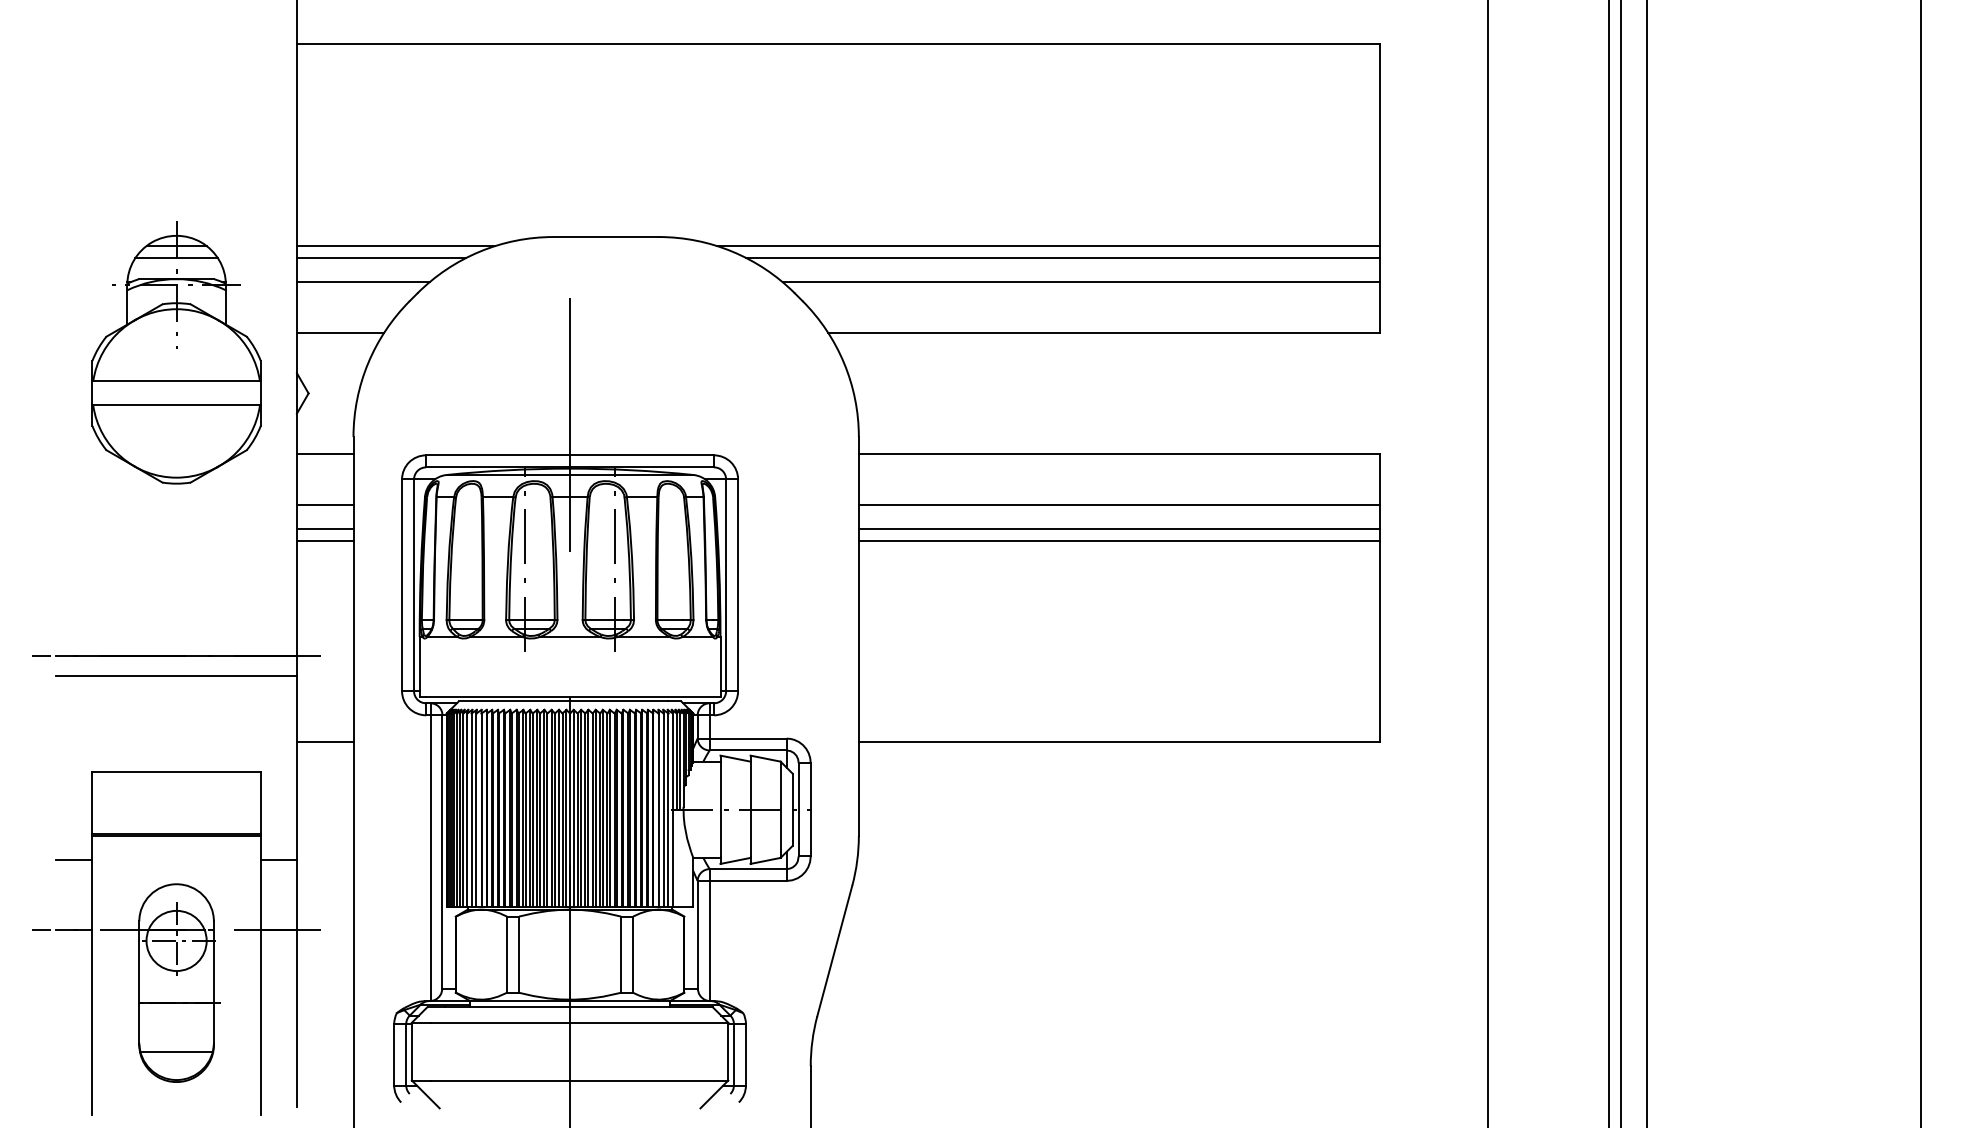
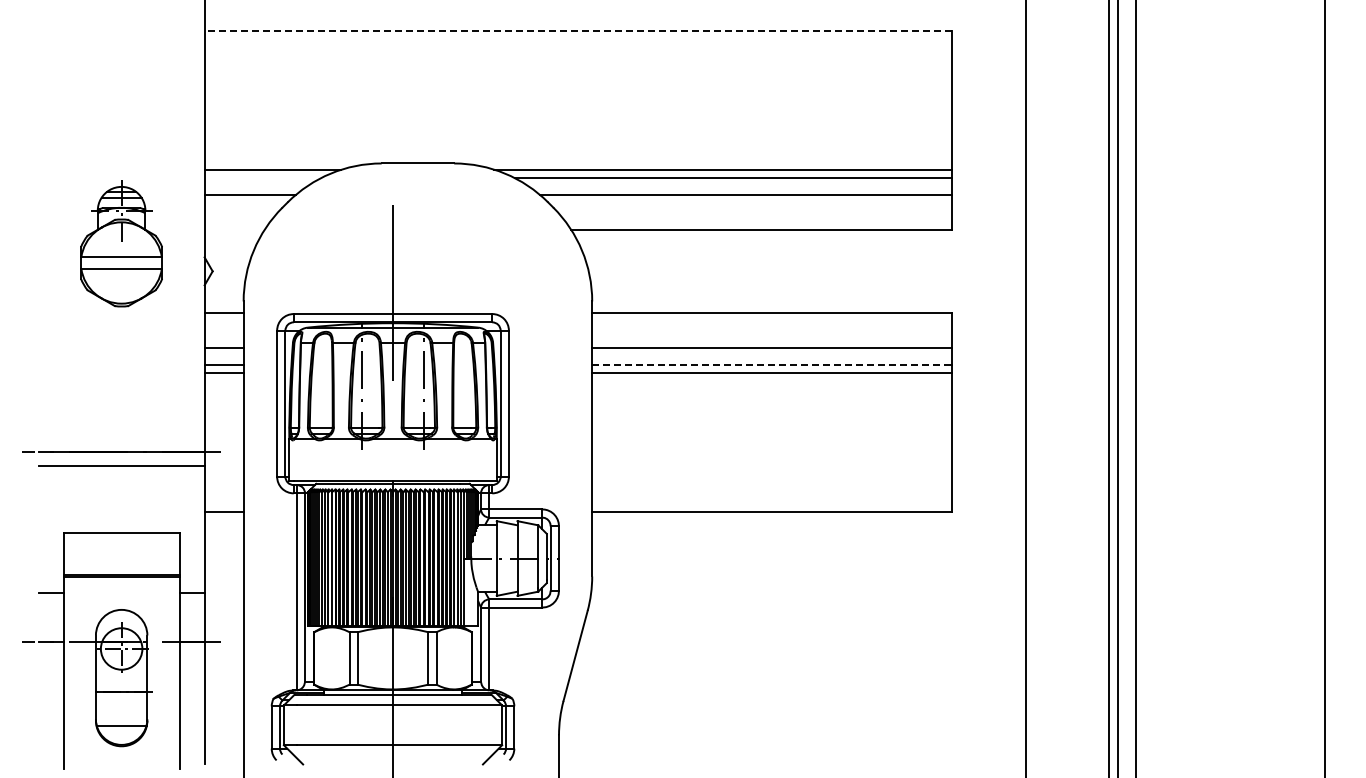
line: (837, 44) -> (577, 30), solid -> dashed
line: (380, 258) -> (262, 178), removed
line: (340, 332) -> (234, 229), removed
part: (176, 353) -> (121, 243), size x0.7
line: (1118, 528) -> (771, 364), solid -> dashed

